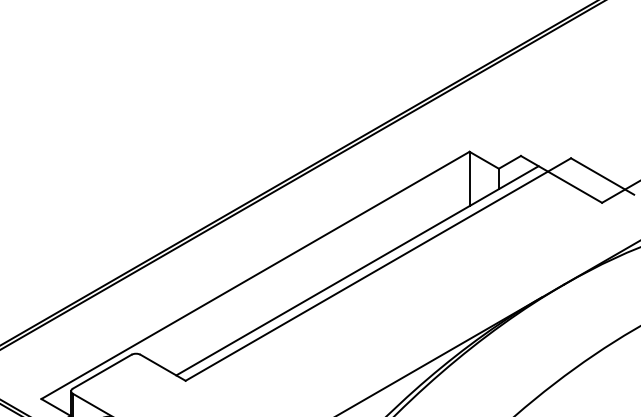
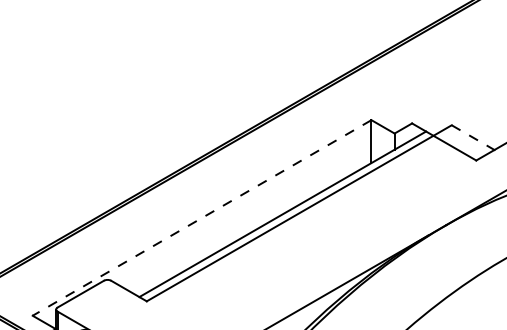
line: (603, 176) -> (477, 139), solid -> dashed
line: (255, 275) -> (202, 218), solid -> dashed

